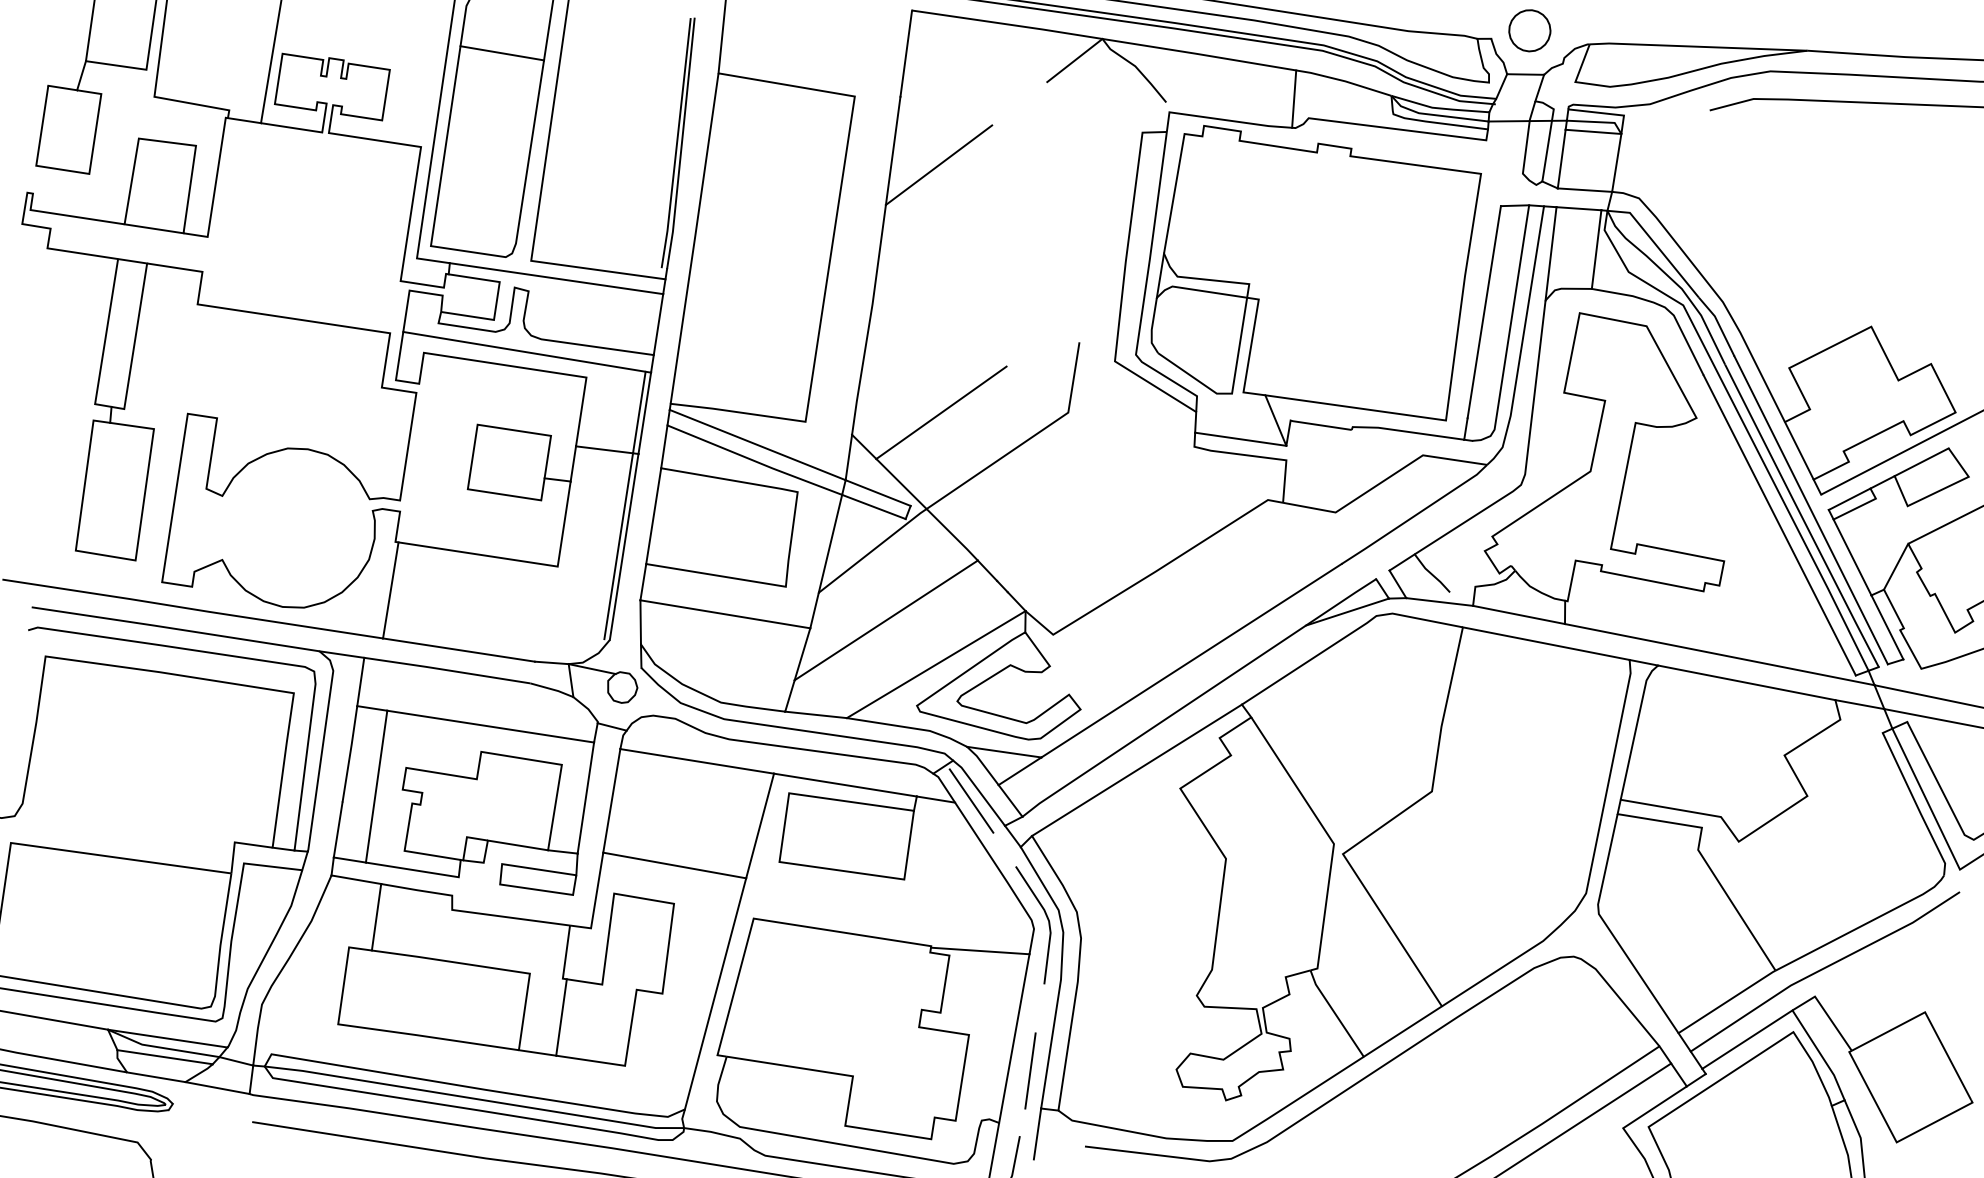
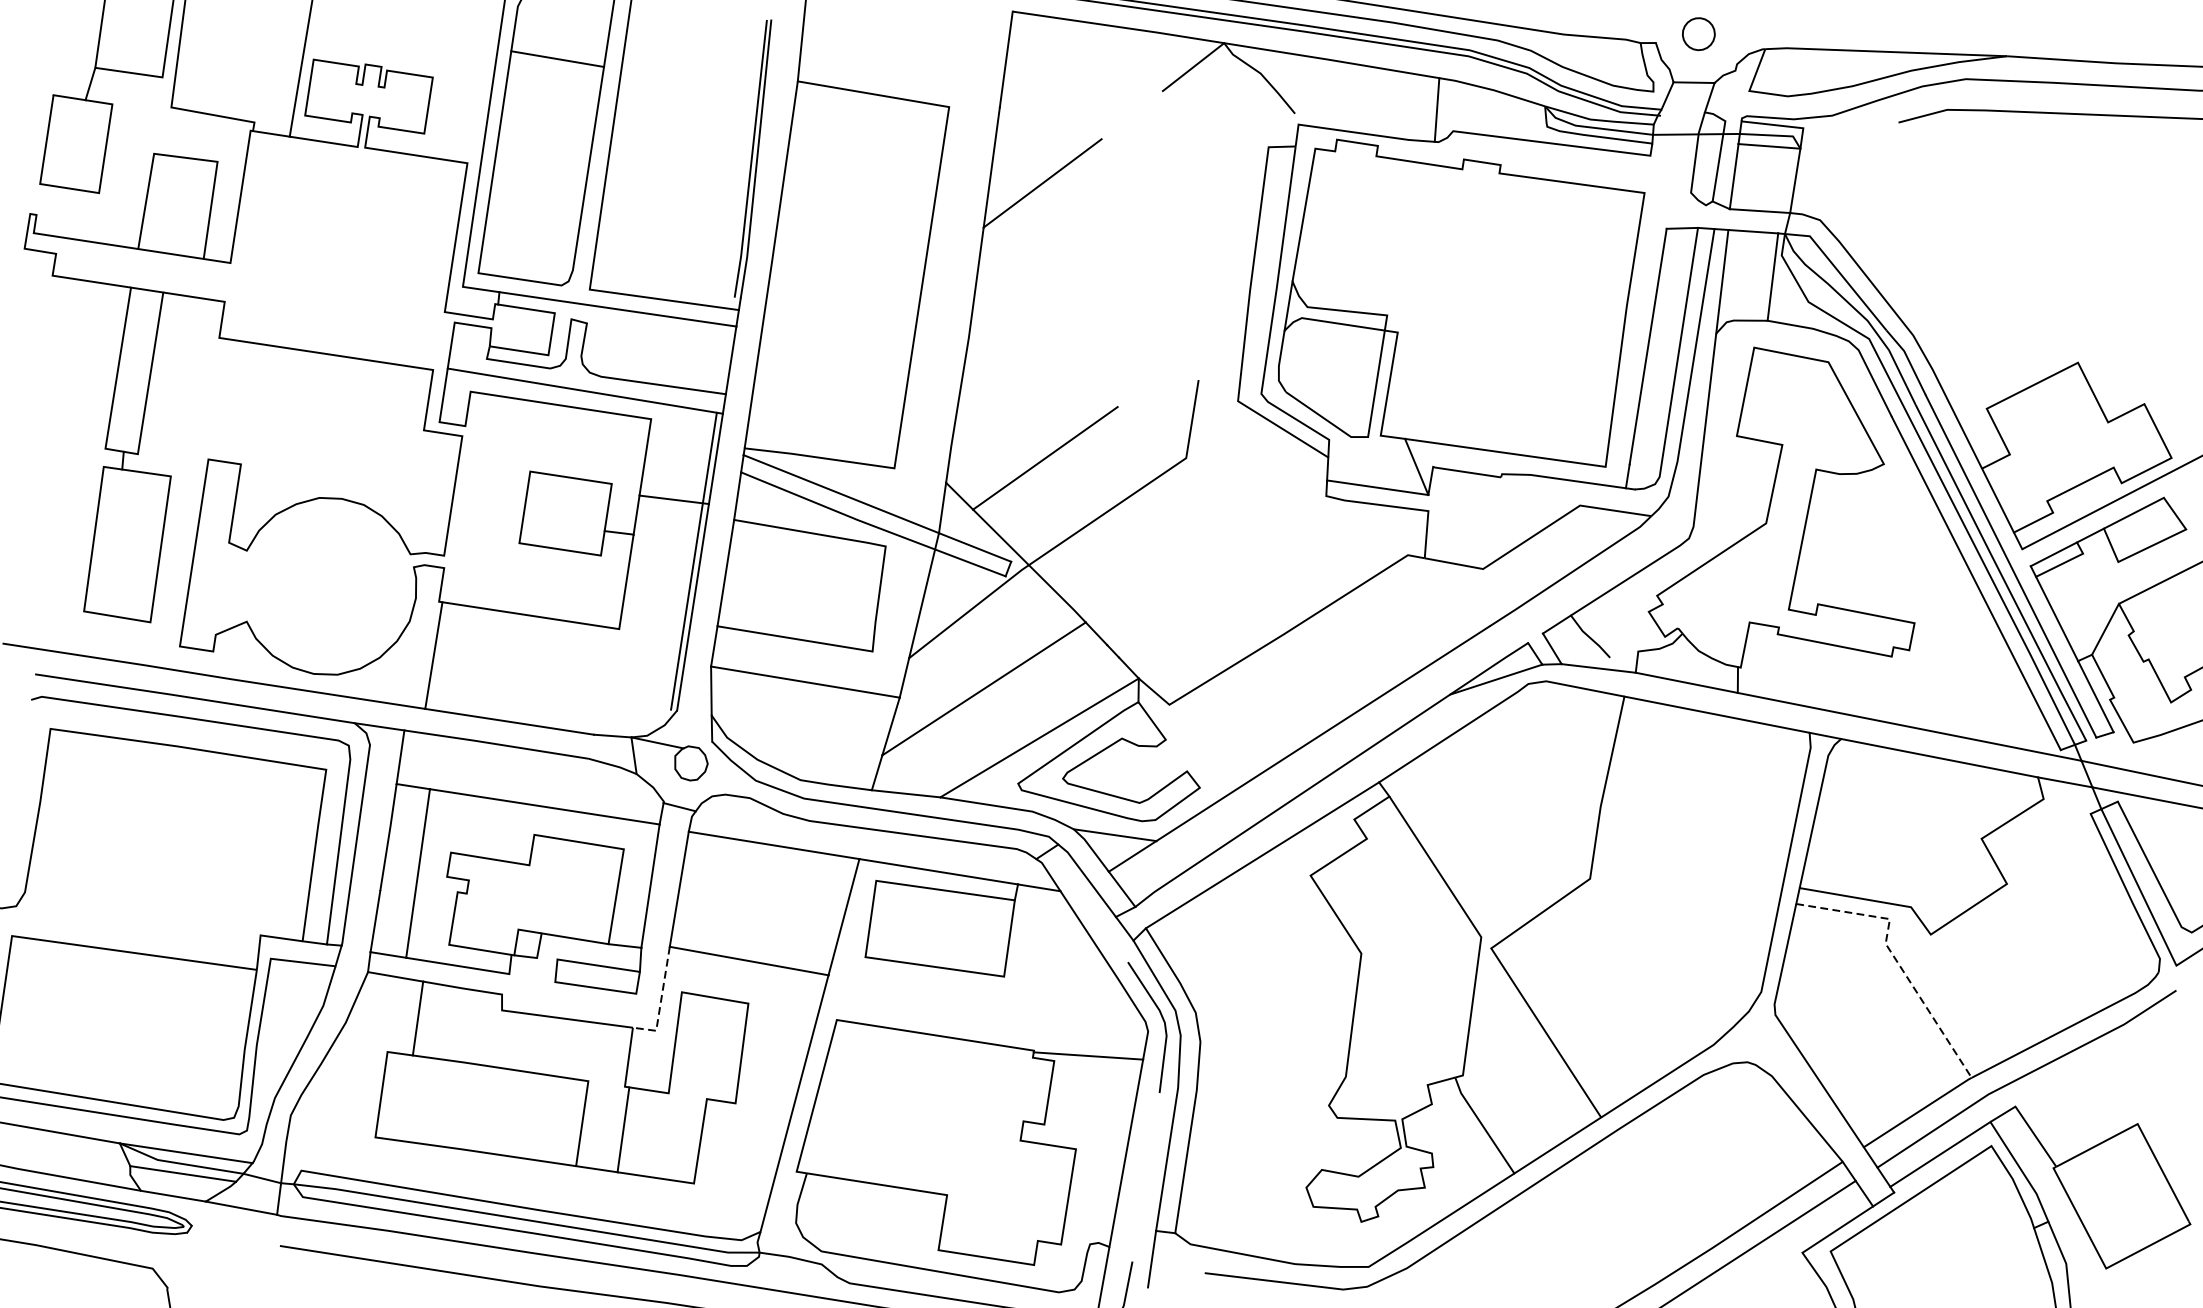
part: (1529, 30) -> (1698, 33), size x0.7
line: (971, 800) -> (1078, 888), removed
line: (1707, 864) -> (1896, 959), solid -> dashed
line: (595, 901) -> (661, 1001), solid -> dashed
line: (1030, 1070) -> (1144, 1188), removed

